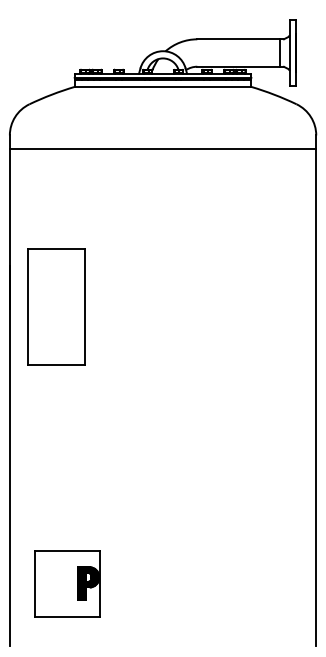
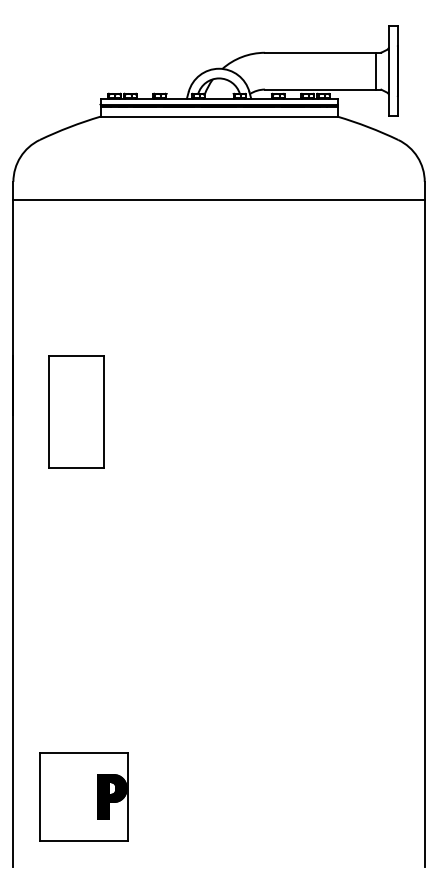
part: (56, 306) -> (76, 411), size x0.71
part: (67, 583) -> (84, 796), moved

